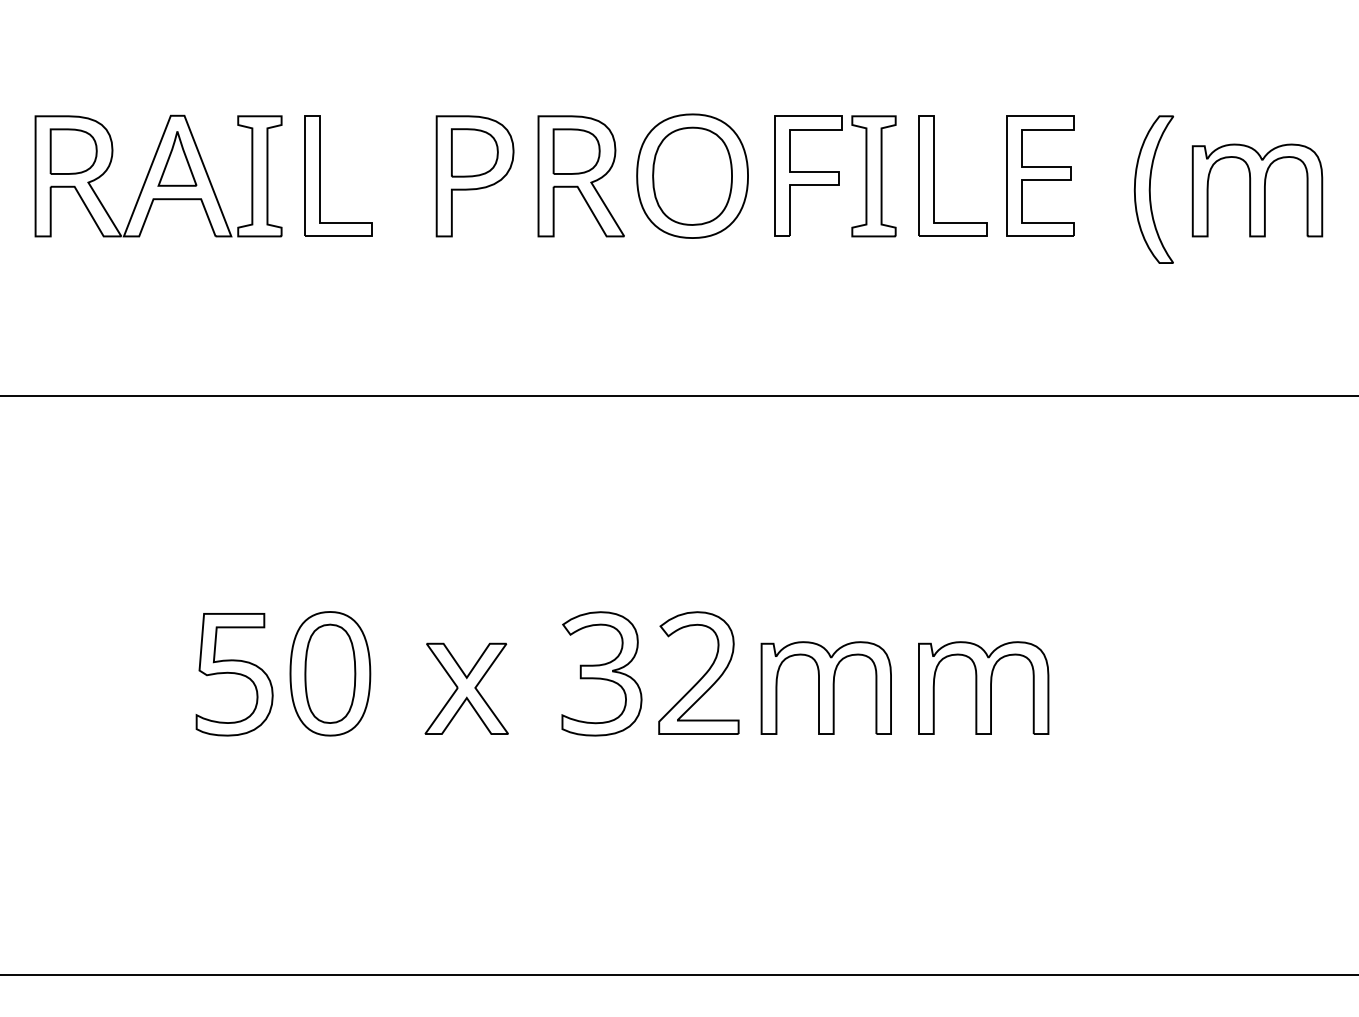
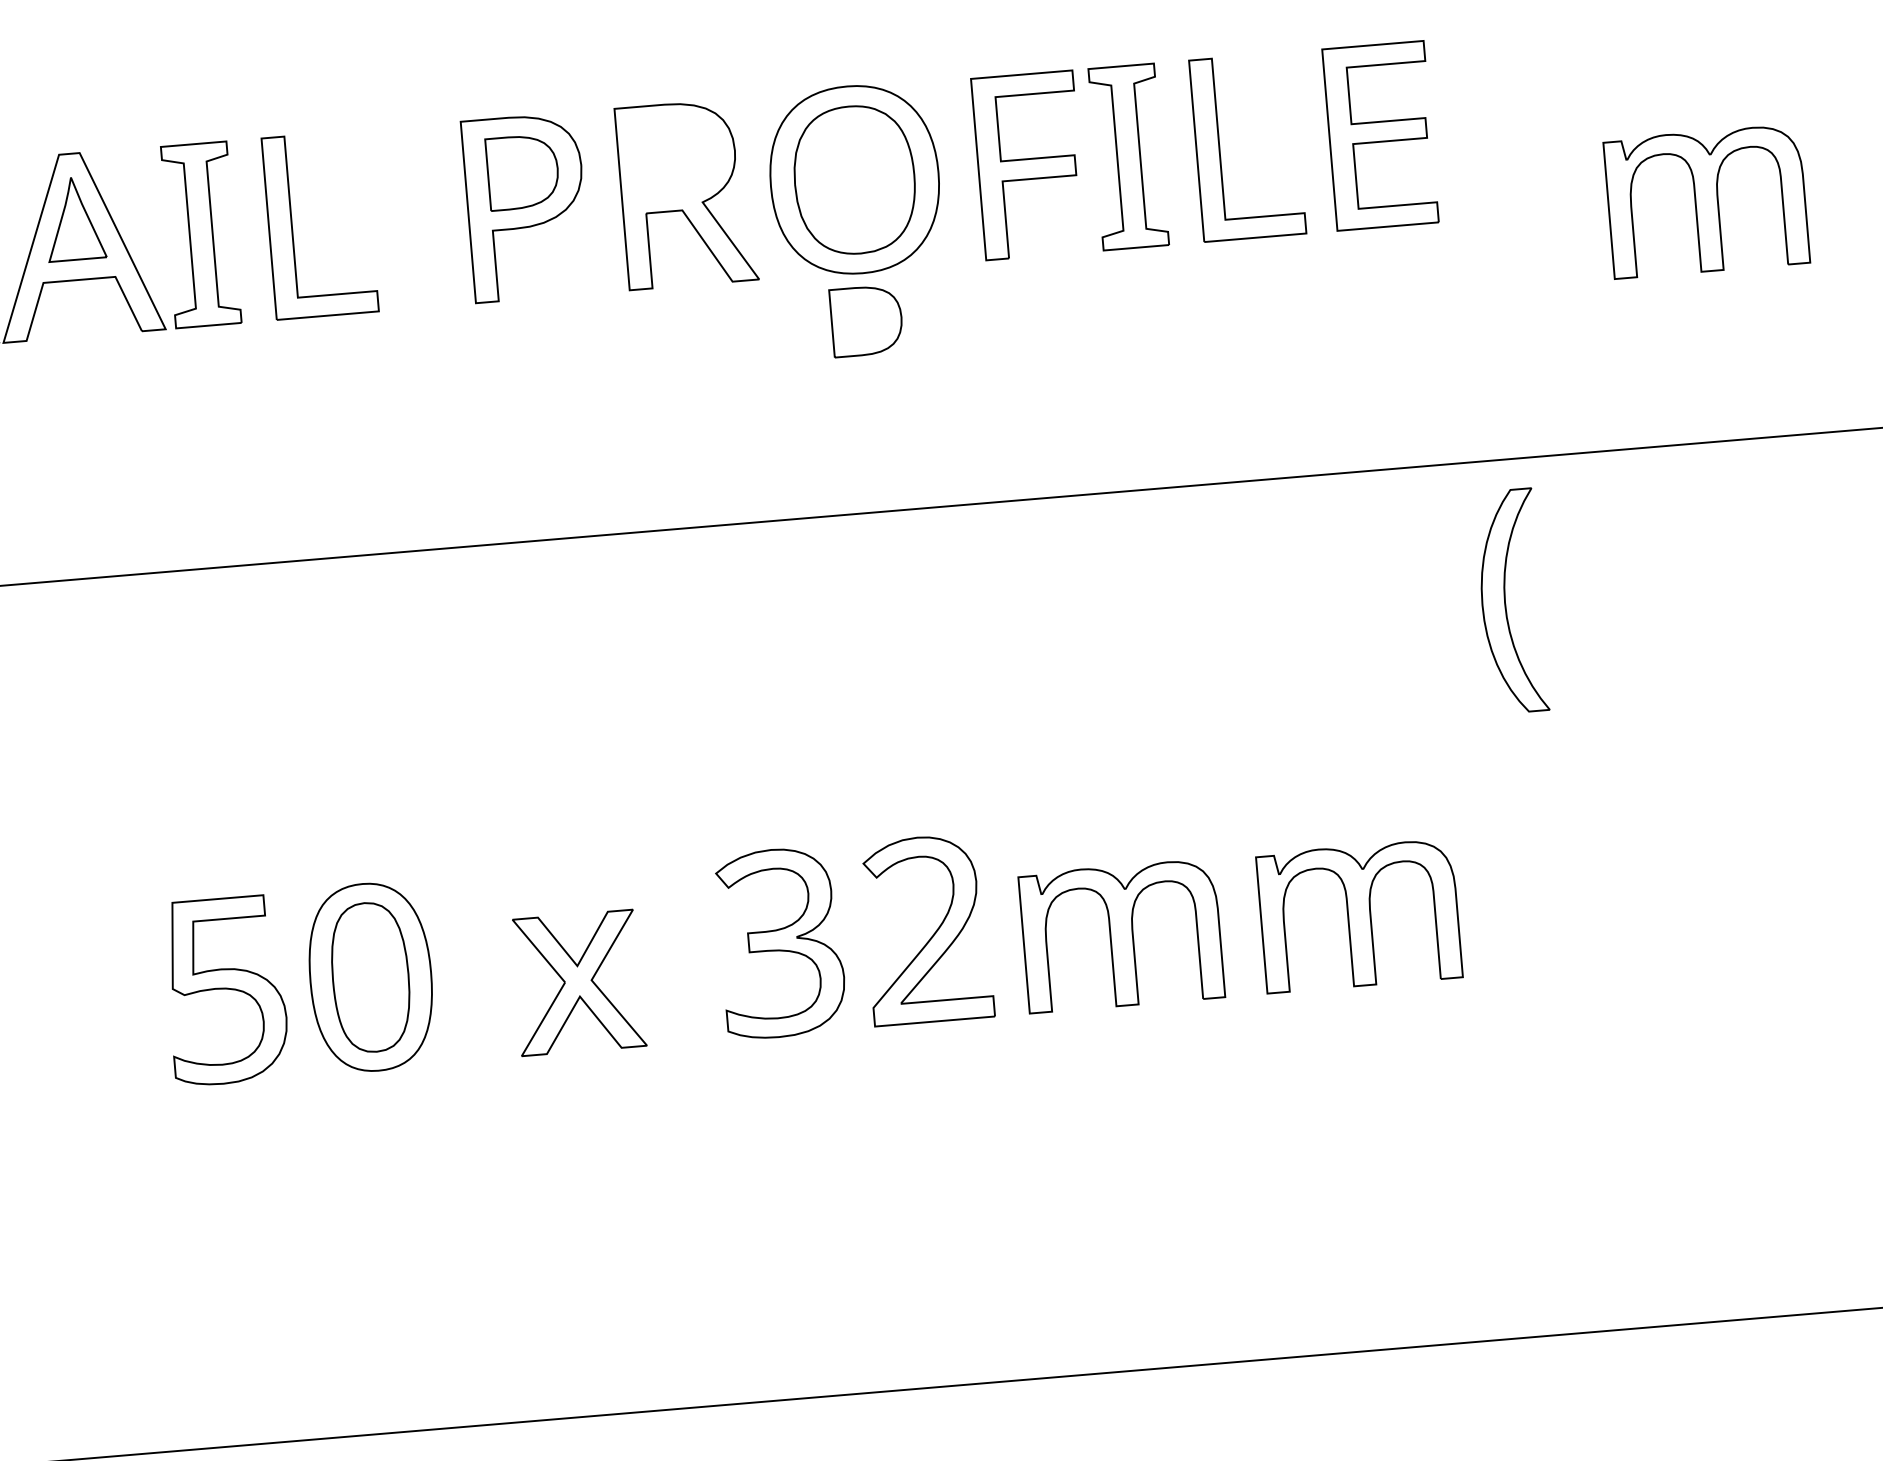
part: (576, 151) -> (866, 320), moved
part: (1153, 189) -> (1510, 601), moved
part: (1257, 190) -> (1706, 201), moved

